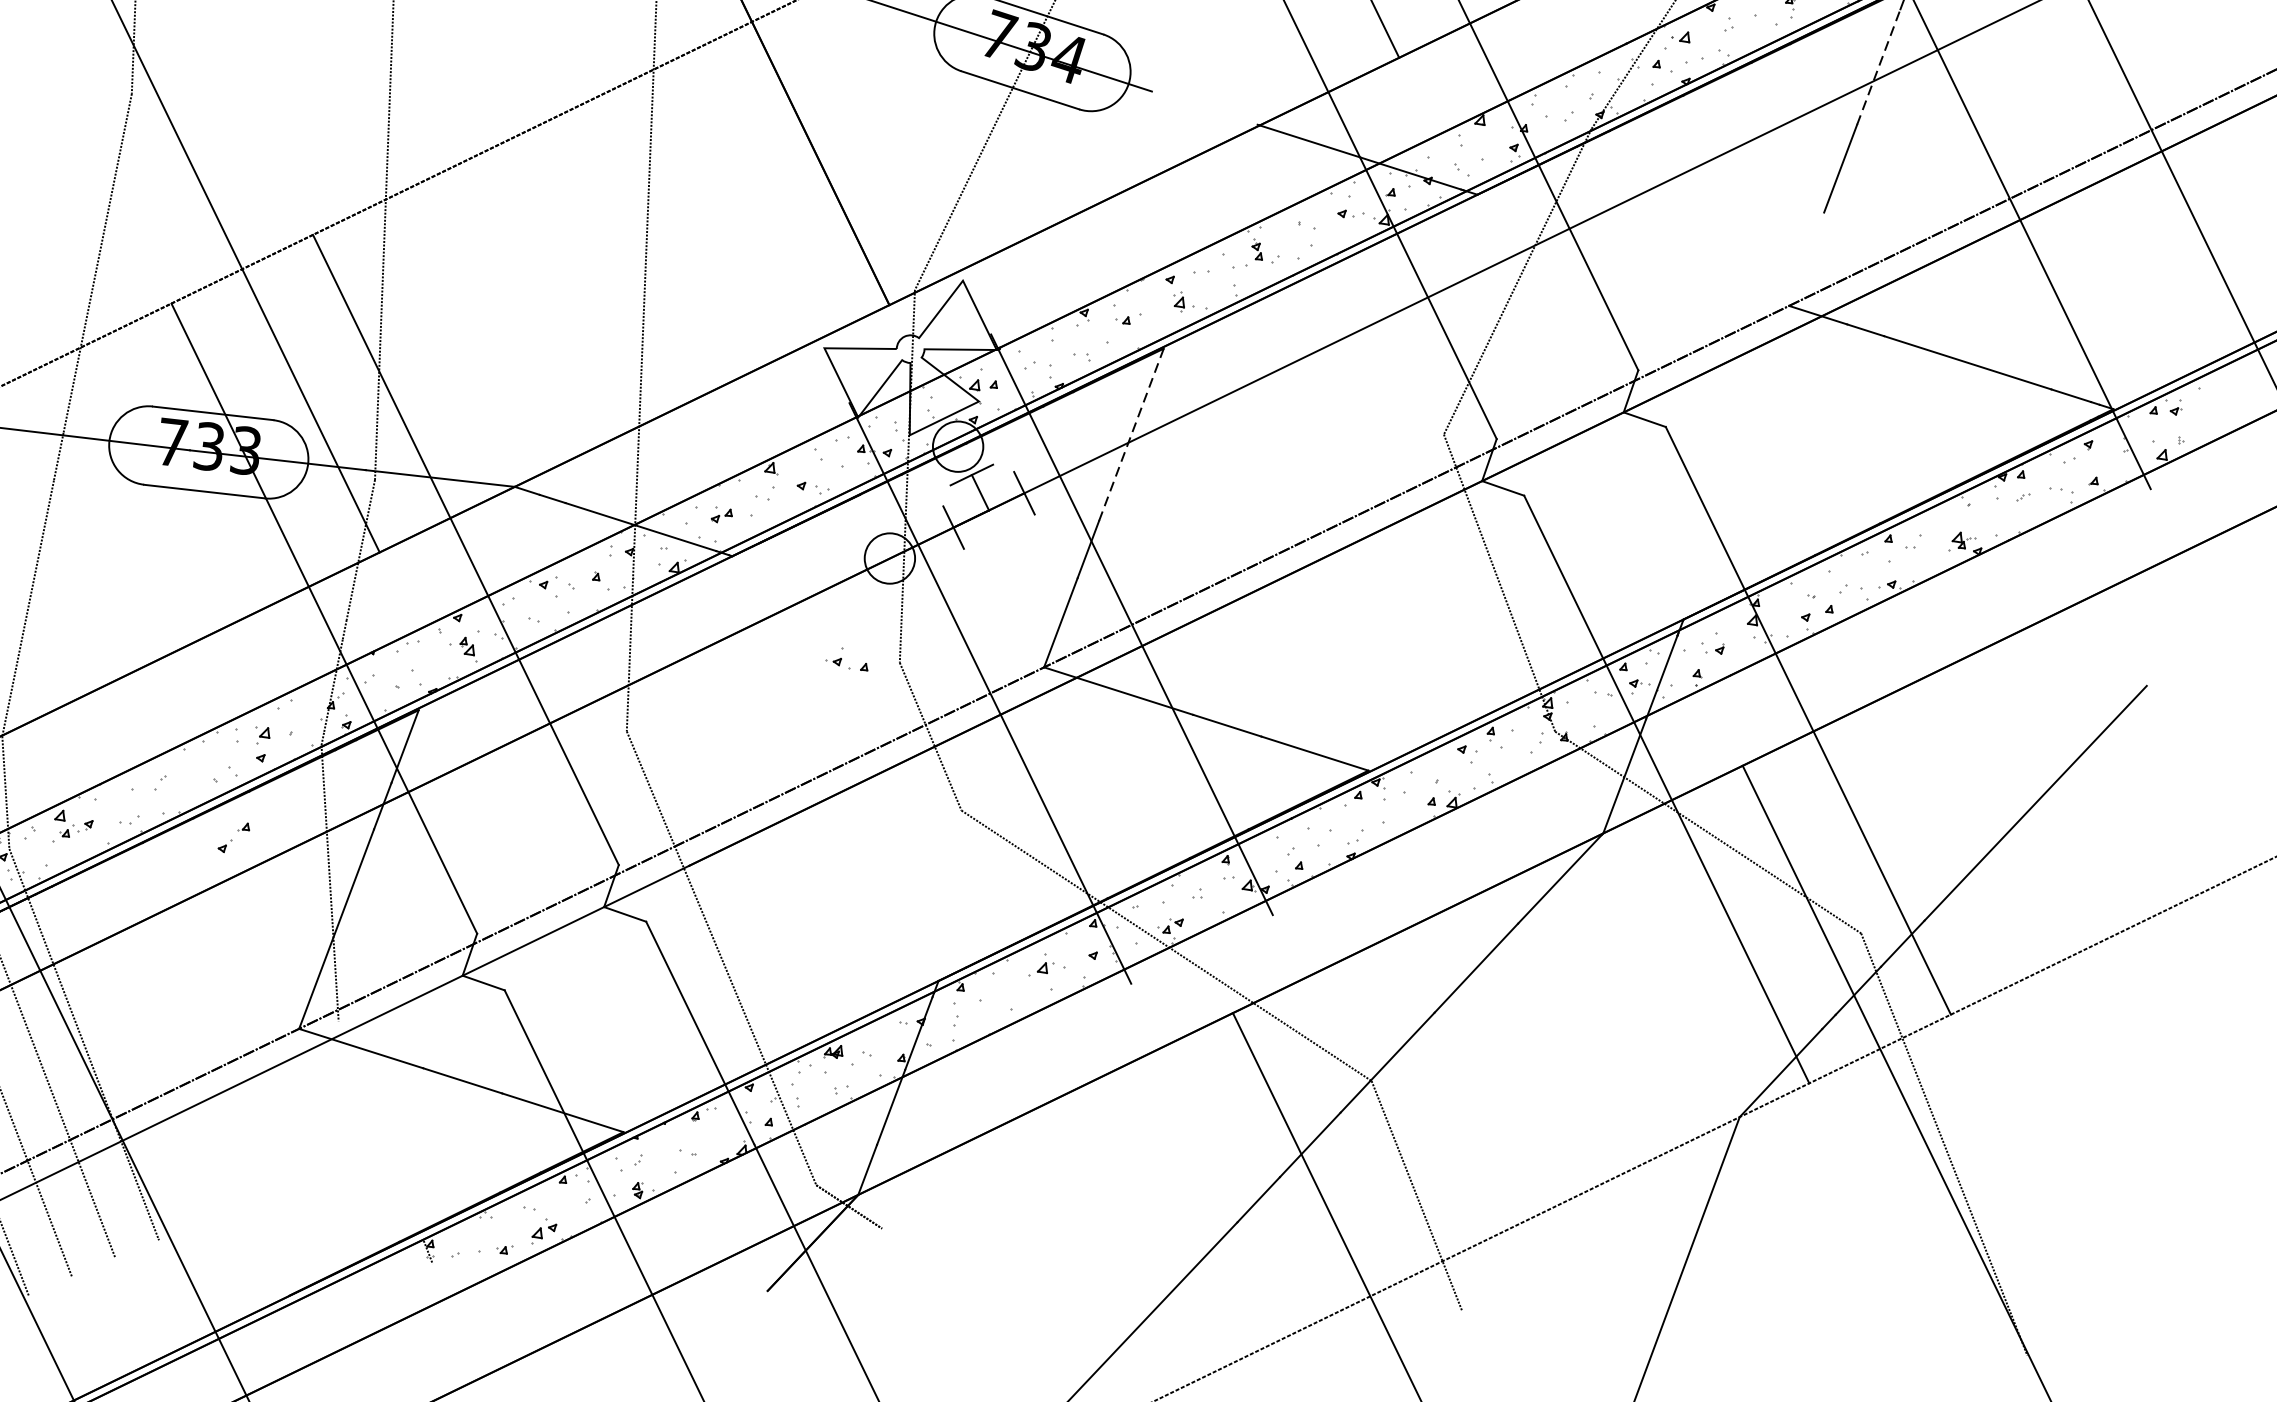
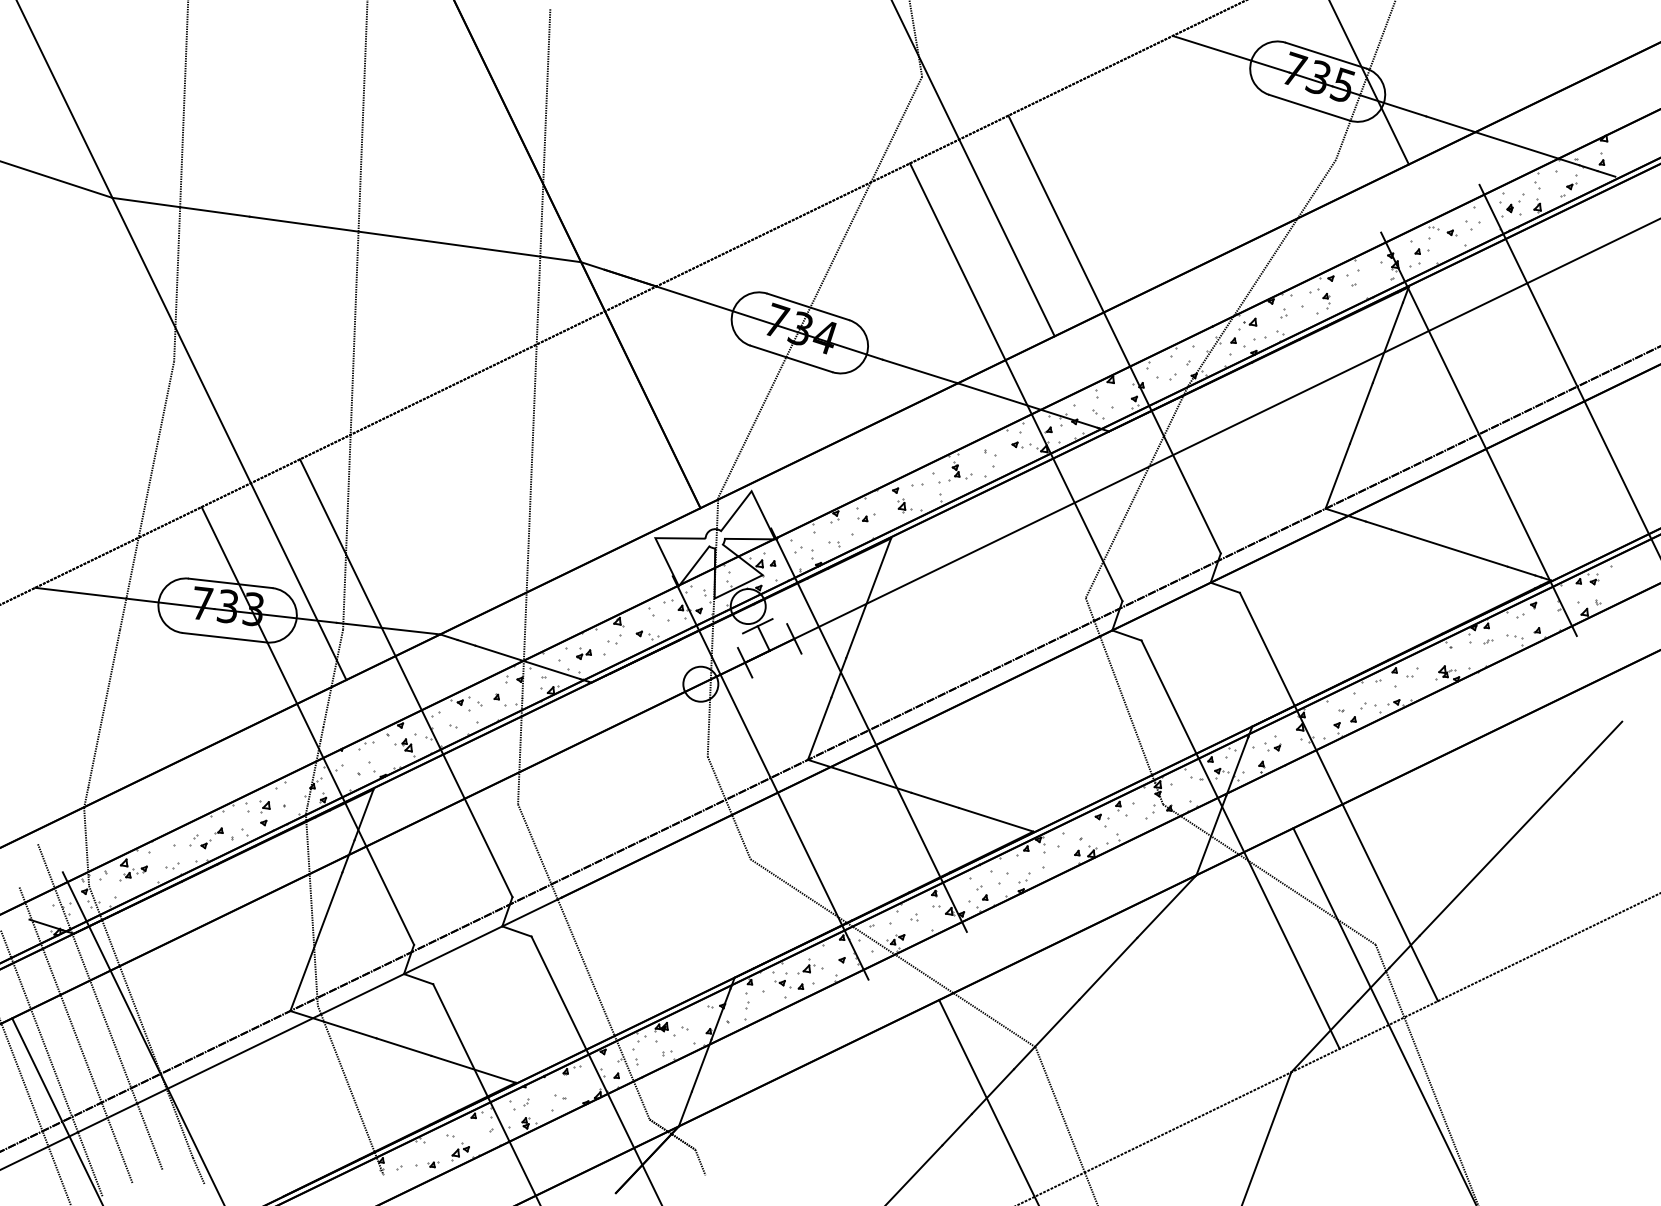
line: (1878, 66) -> (1387, 342), dashed -> solid
line: (1204, 106) -> (919, 370), added
line: (1806, 258) -> (1337, 475), added
line: (1131, 435) -> (868, 598), dashed -> solid
line: (2181, 648) -> (1598, 746), added
part: (847, 658) -> (789, 980), moved
part: (233, 838) -> (211, 838), moved
line: (381, 1130) -> (347, 1081), added
line: (889, 1246) -> (700, 1162), added
line: (166, 1258) -> (198, 1170), added

